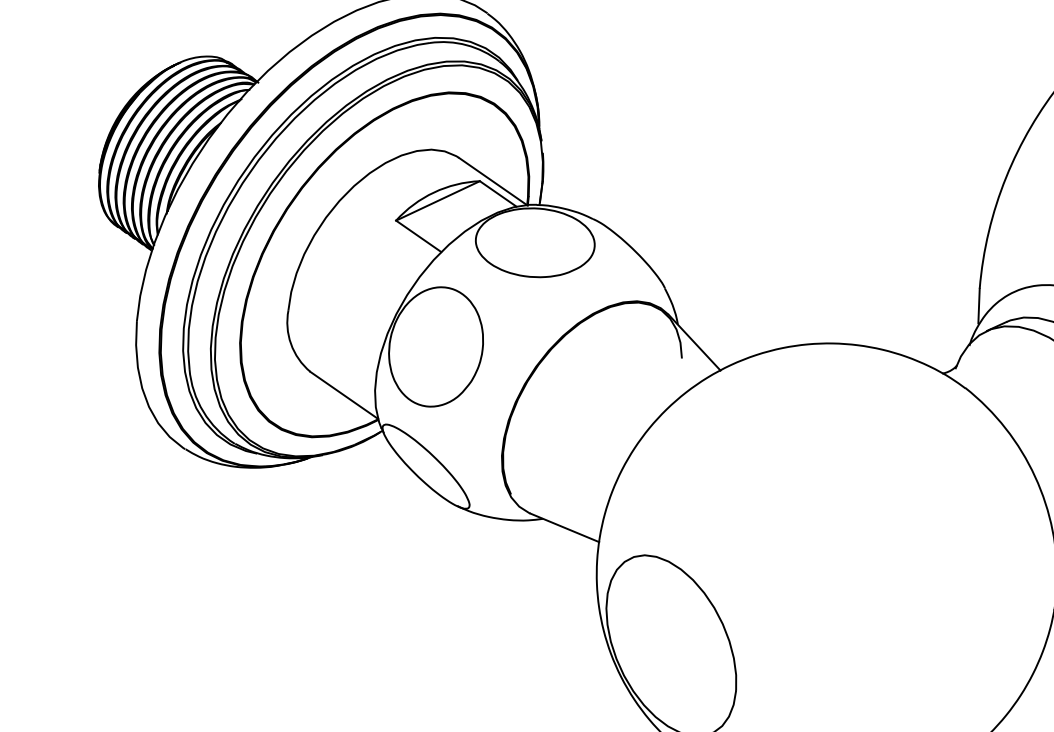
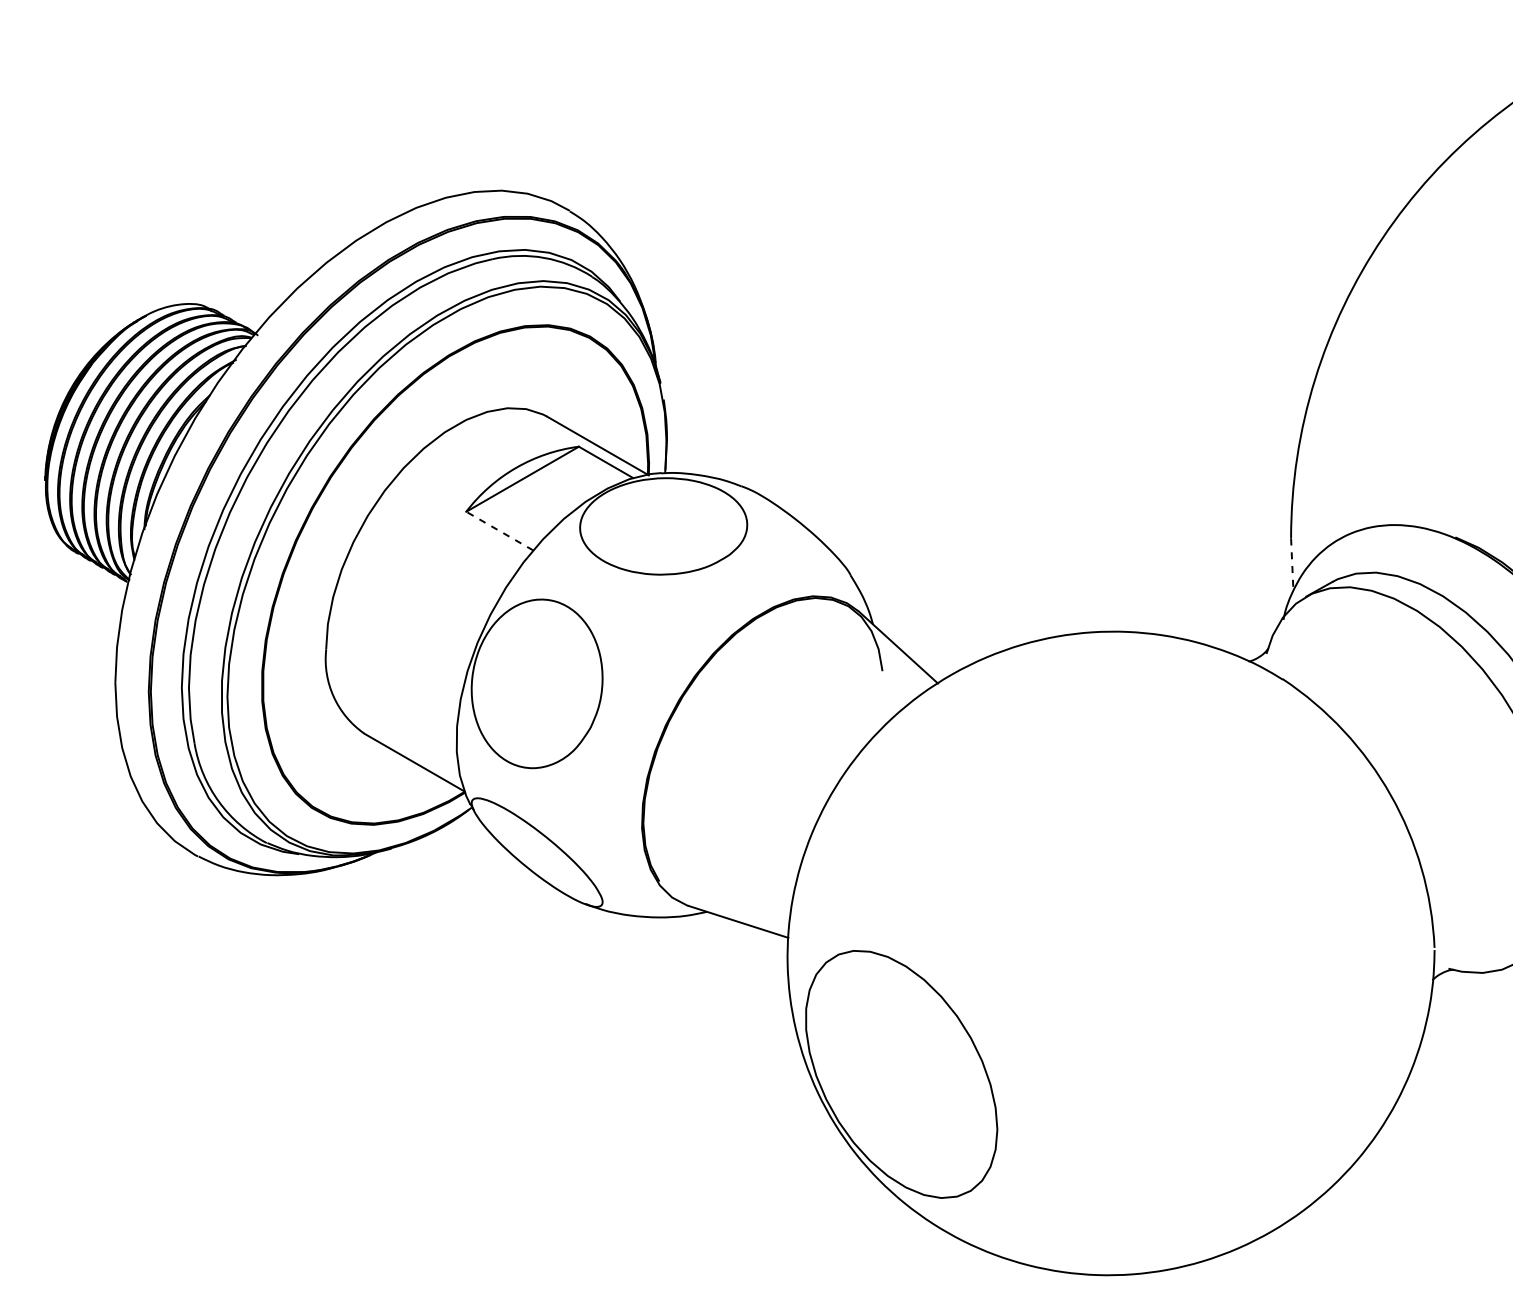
line: (418, 236) -> (499, 531), solid -> dashed
line: (979, 306) -> (1292, 563), solid -> dashed

